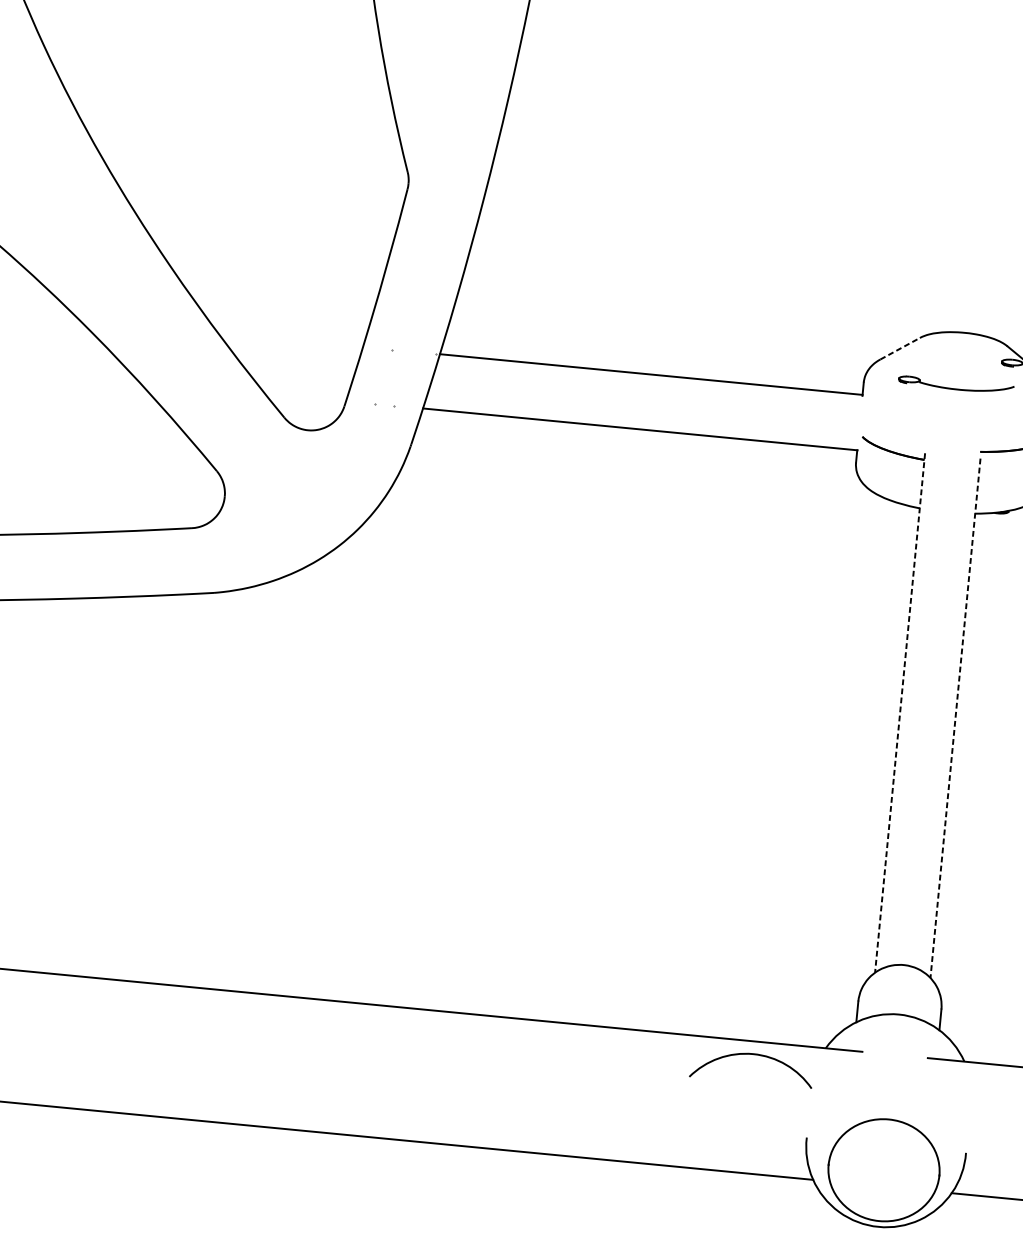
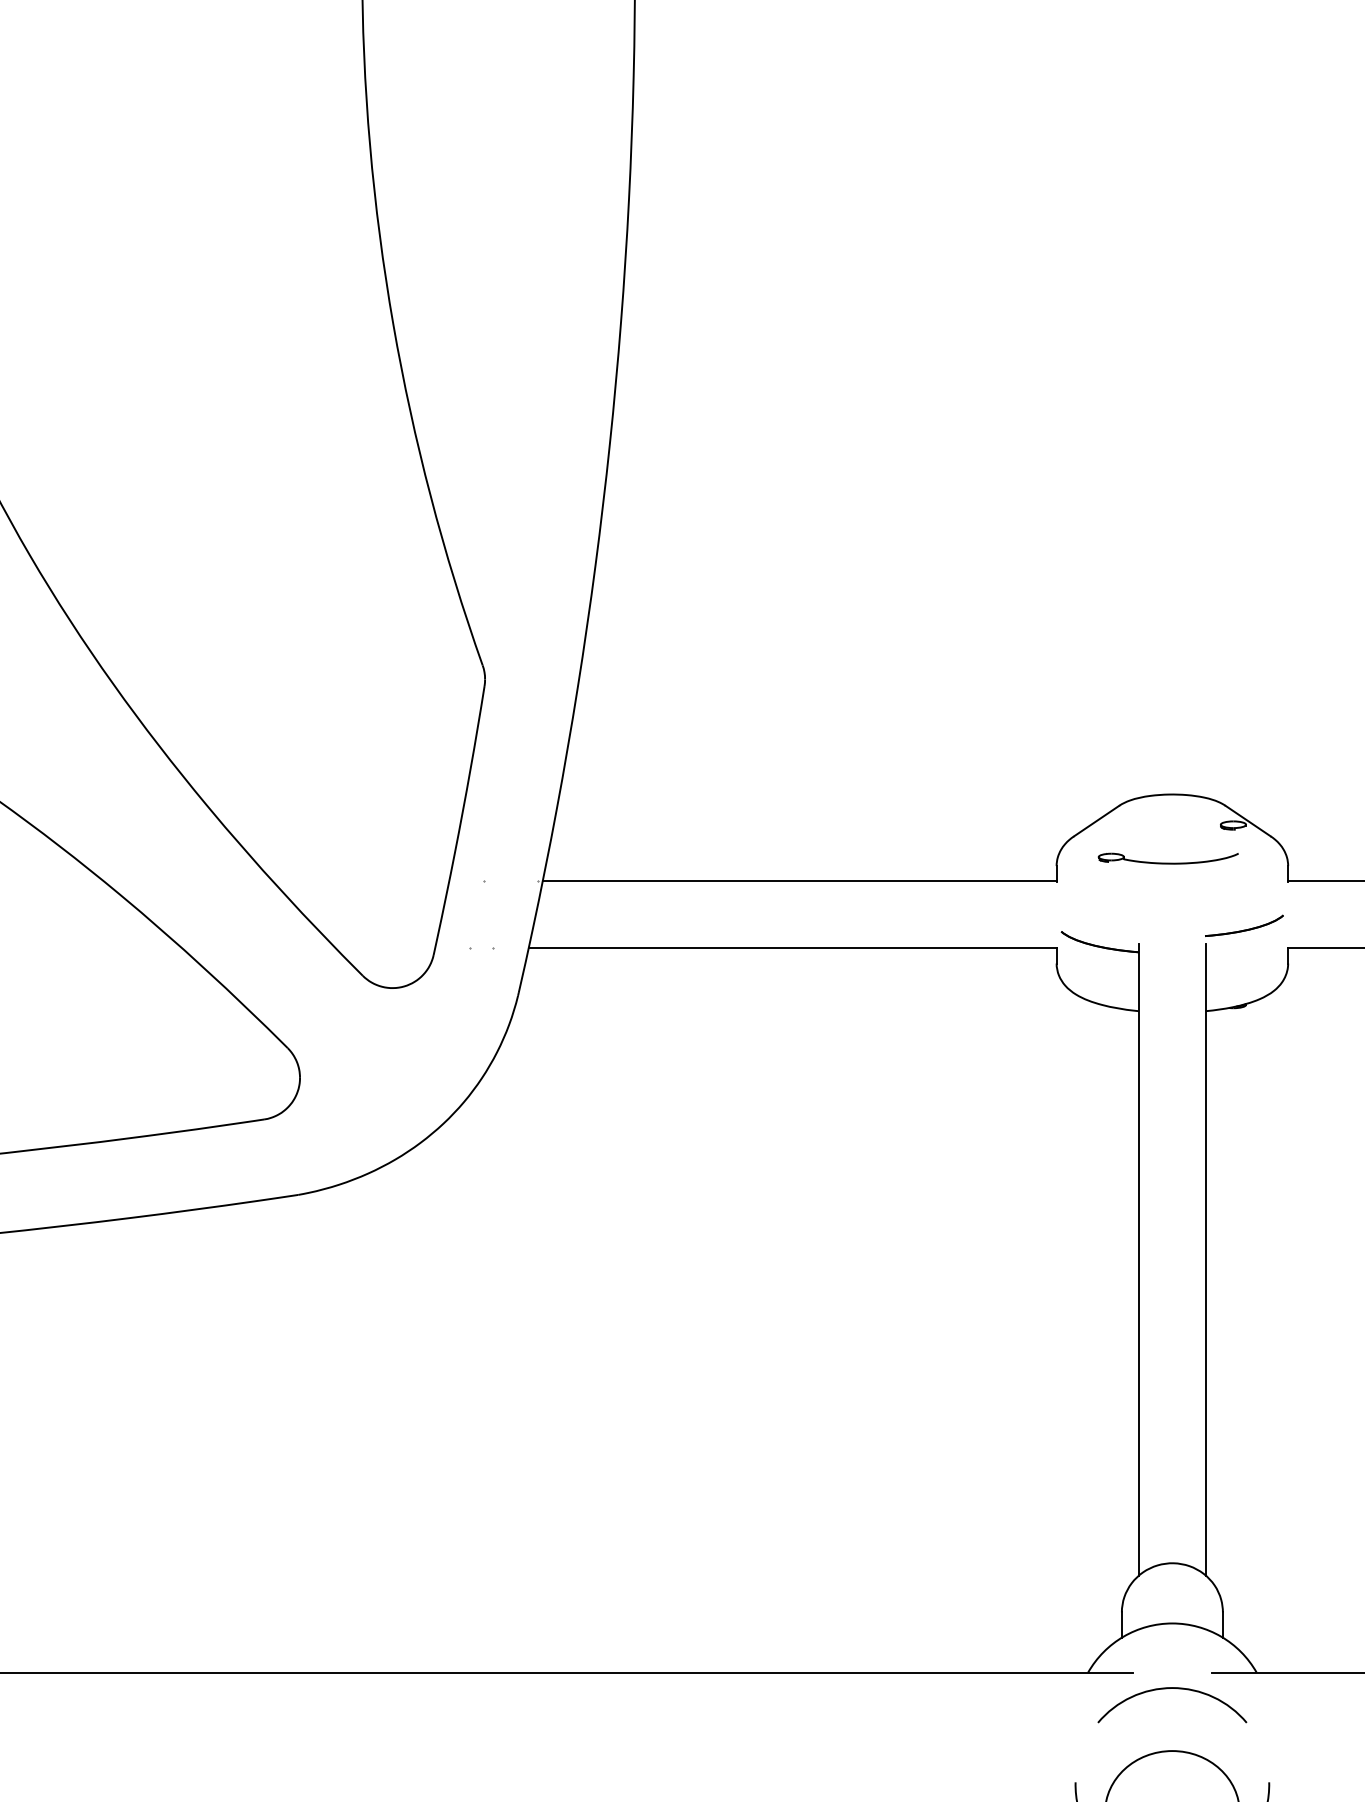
line: (900, 348) -> (1096, 820), dashed -> solid
line: (899, 712) -> (1138, 1259), dashed -> solid
line: (955, 717) -> (1206, 1259), dashed -> solid
arc: (753, 1054) -> (1172, 1688), moved

